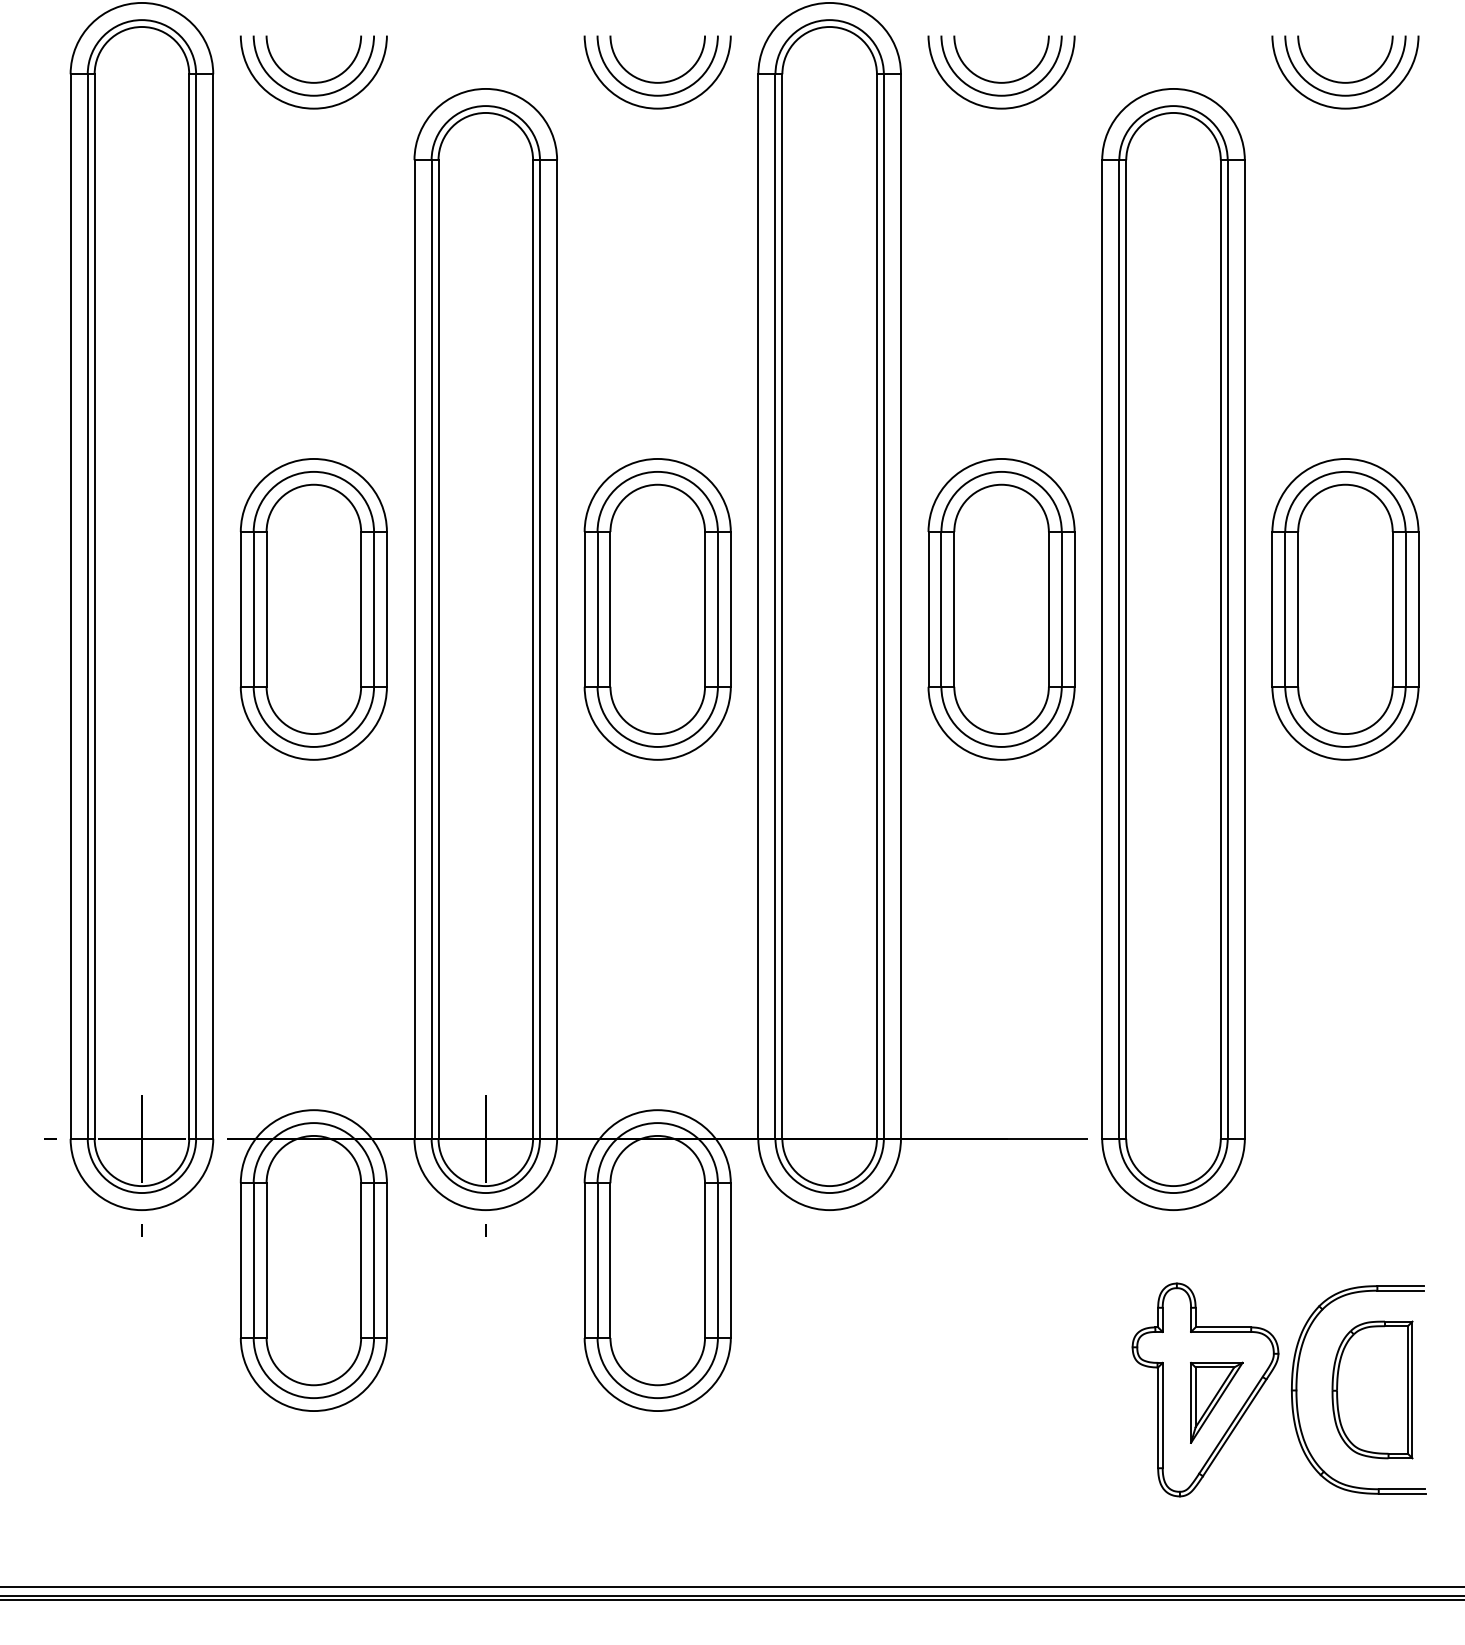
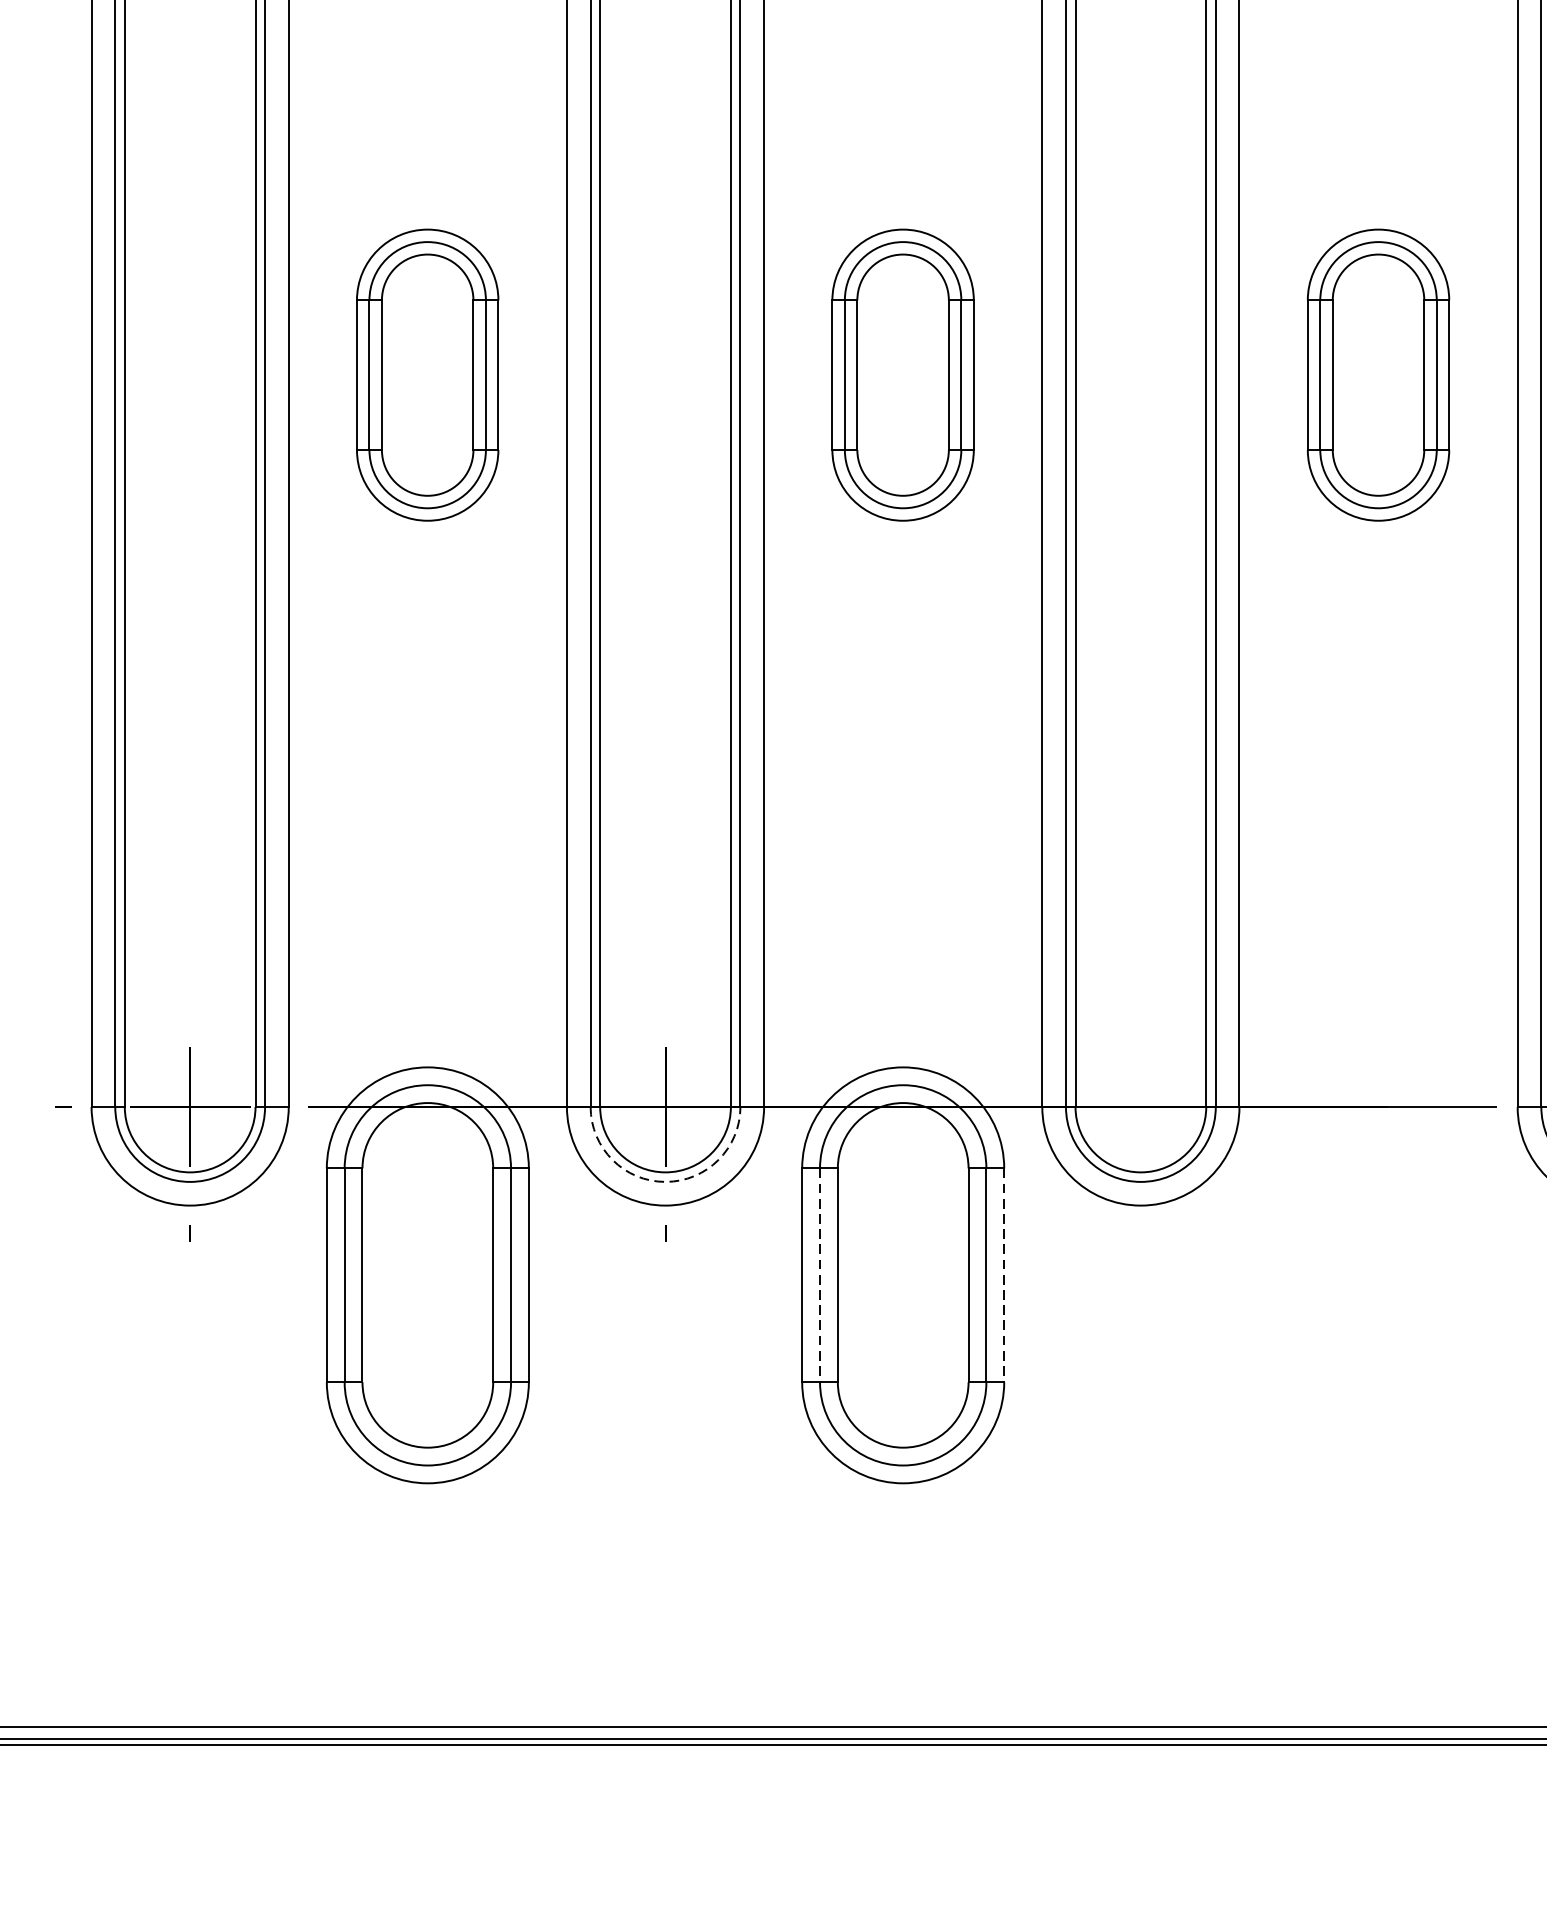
part: (313, 609) -> (427, 375), size x0.7
part: (657, 609) -> (902, 375), size x0.7
part: (1001, 609) -> (1378, 375), size x0.7
arc: (485, 1193) -> (665, 1182), solid -> dashed
line: (597, 1261) -> (819, 1276), solid -> dashed
line: (730, 1261) -> (1003, 1276), solid -> dashed

